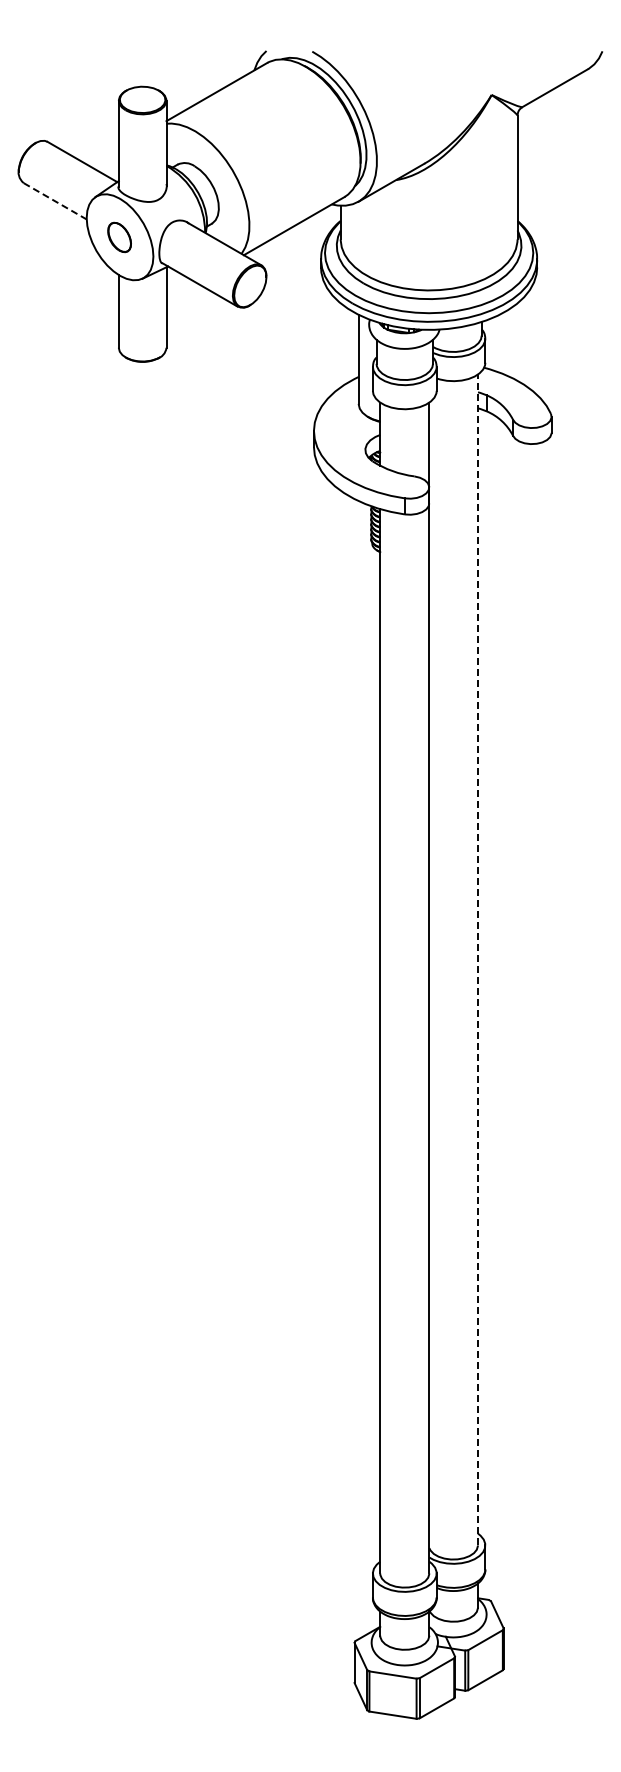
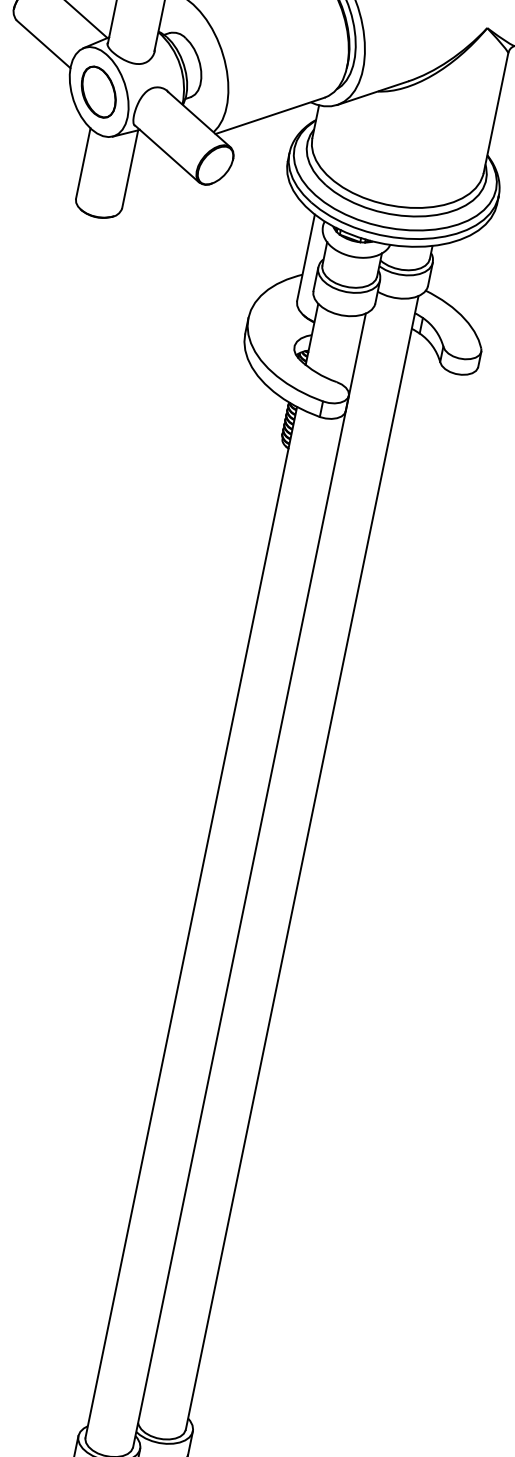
line: (55, 201) -> (43, 44), dashed -> solid
part: (119, 237) -> (98, 92), size x1.67
line: (478, 959) -> (302, 862), dashed -> solid

